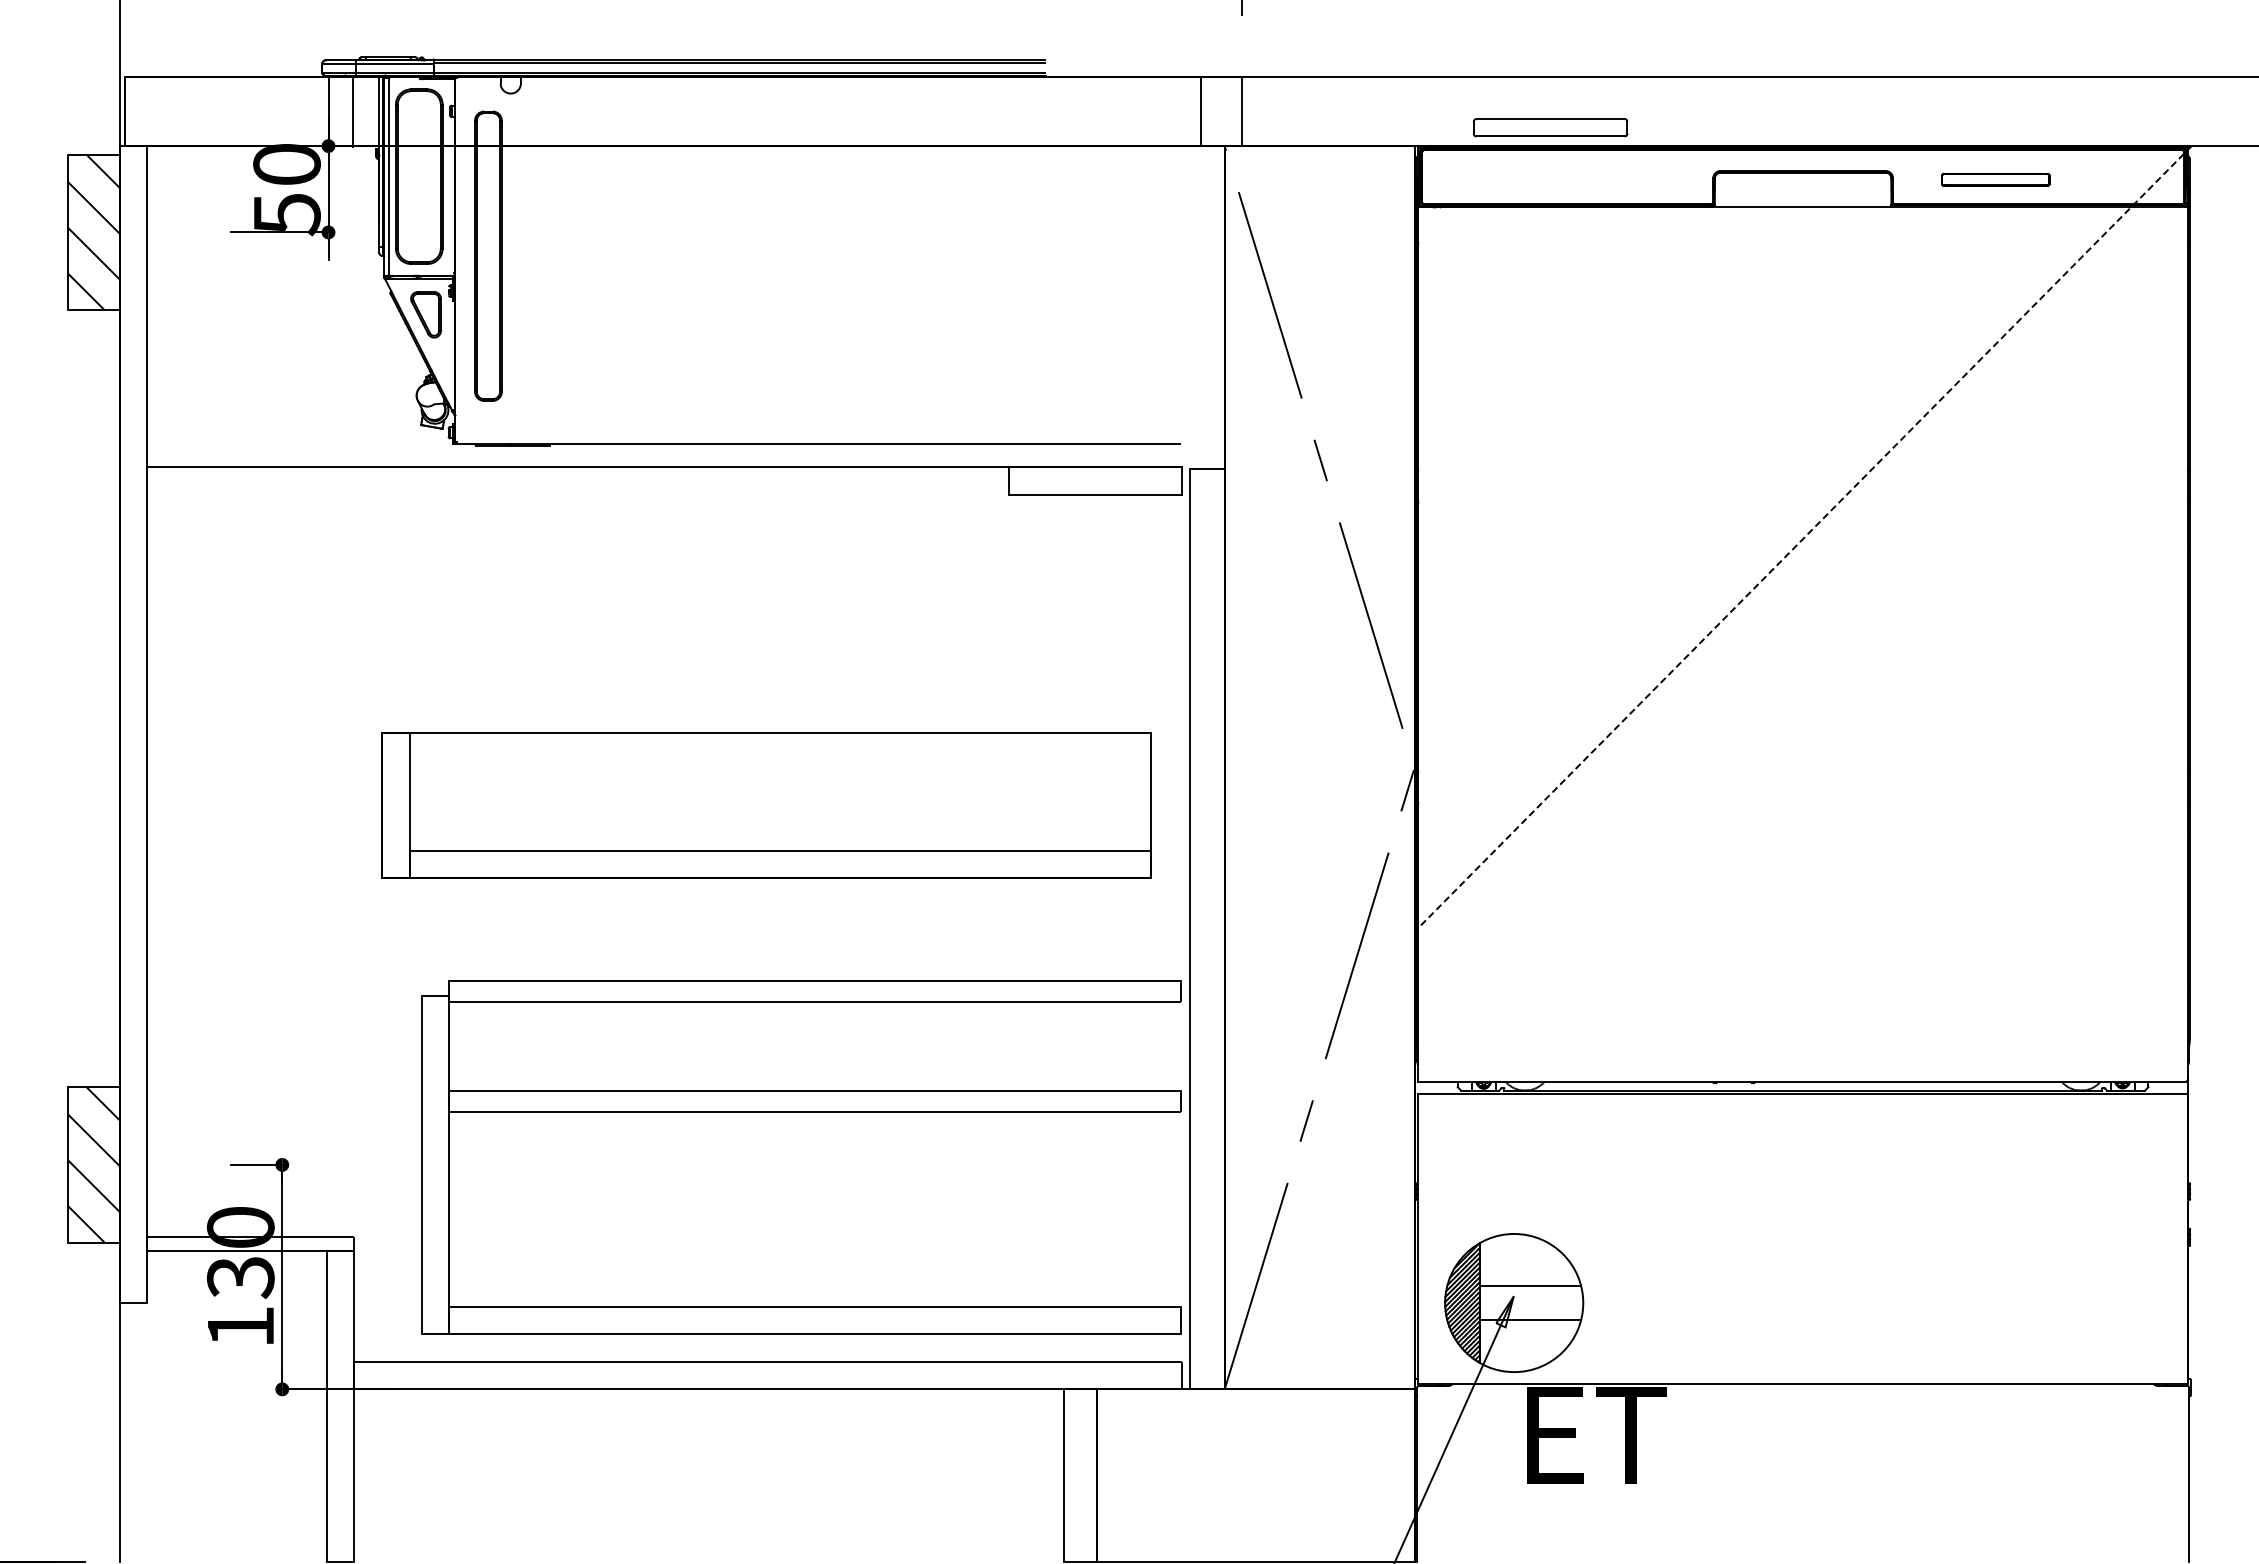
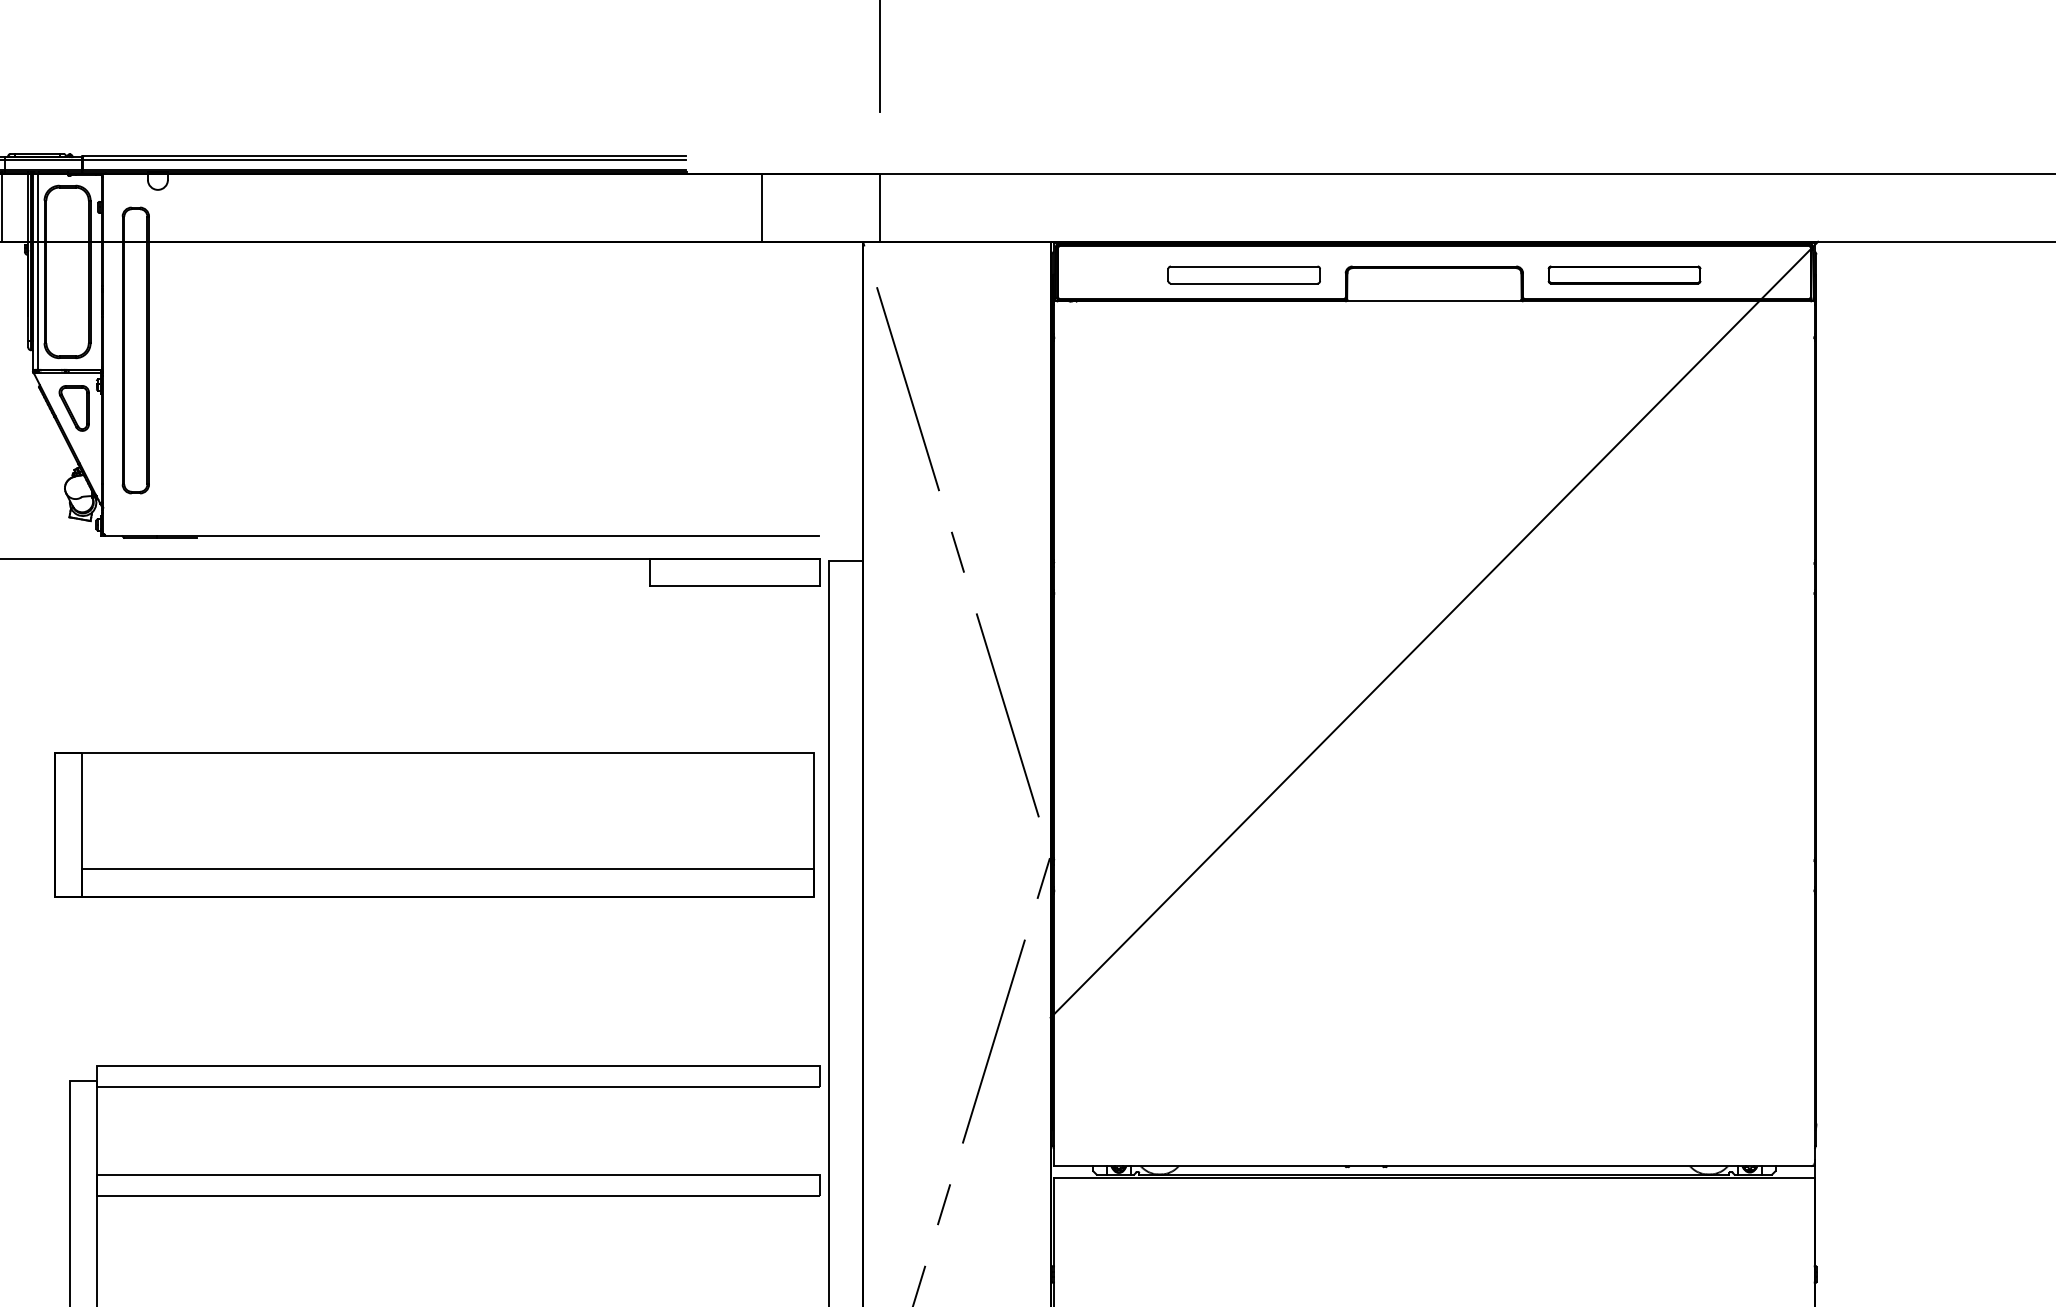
line: (1200, 111) -> (762, 207), moved
part: (1550, 127) -> (1244, 274), moved
part: (1995, 179) -> (1624, 274), size x1.43
line: (1803, 538) -> (1434, 629), dashed -> solid
part: (766, 805) -> (434, 824), moved

